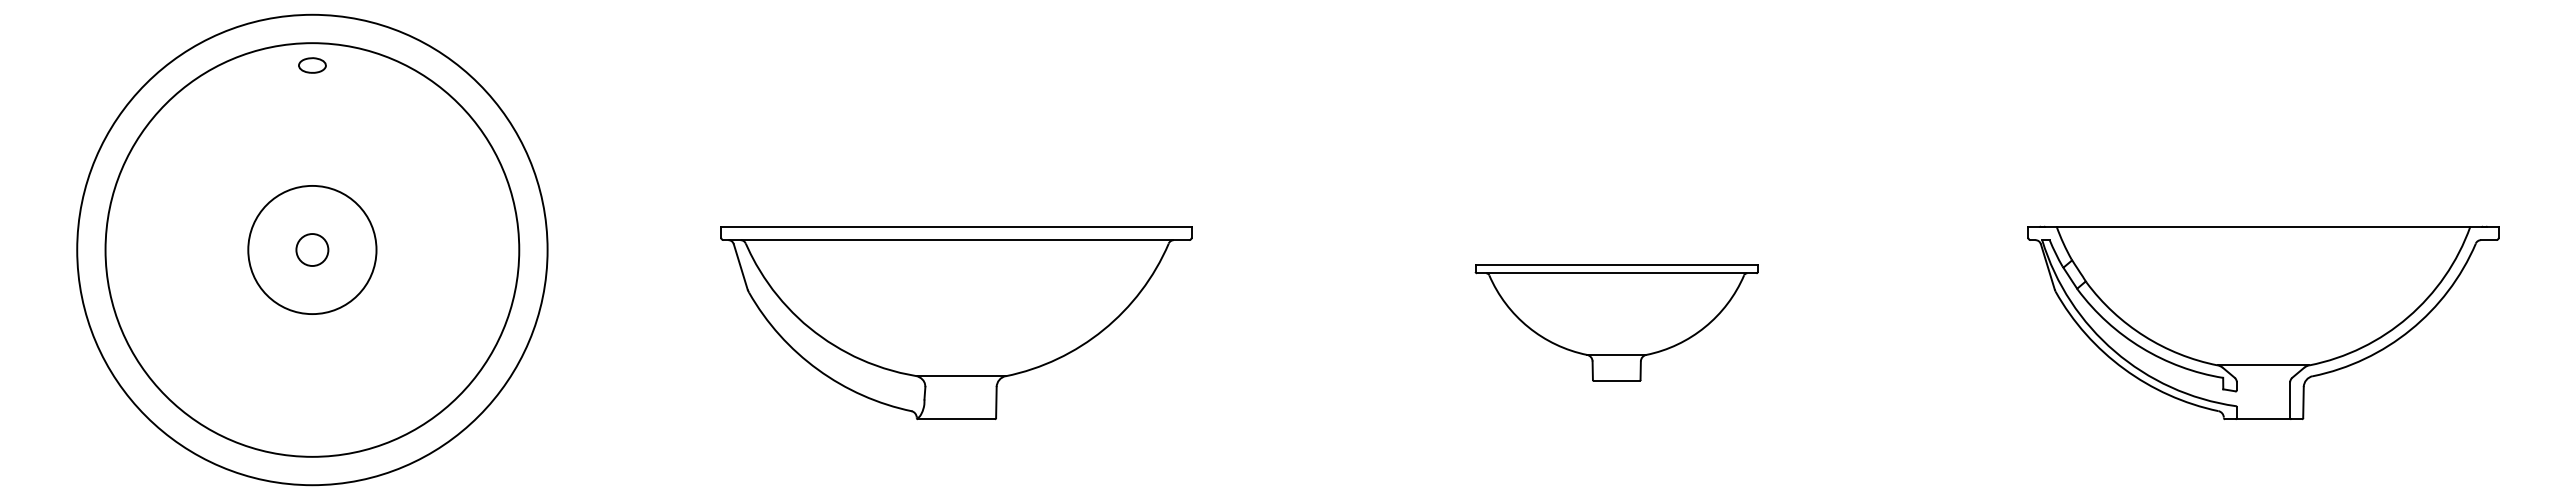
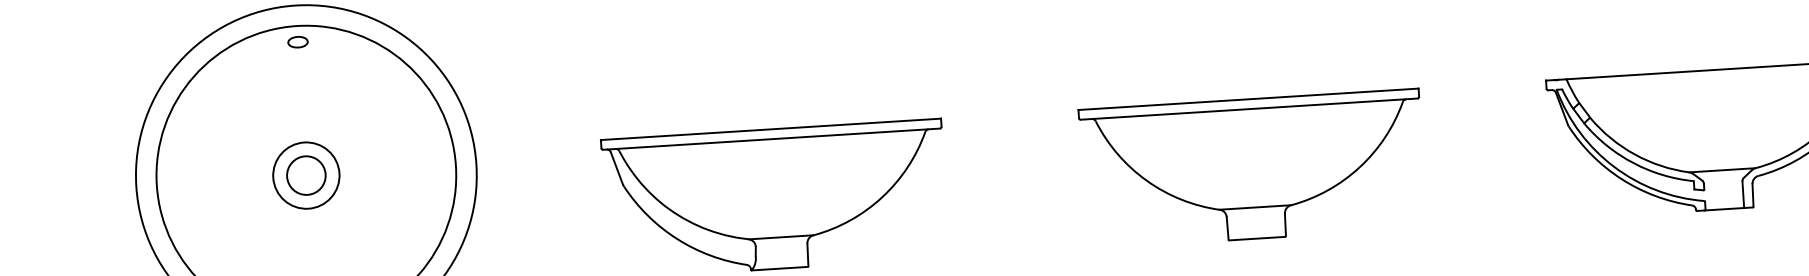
circle: (312, 249) -> (306, 175), size x0.71
circle: (312, 249) -> (306, 175), size x1.67
part: (1616, 322) -> (1252, 168), size x1.67

